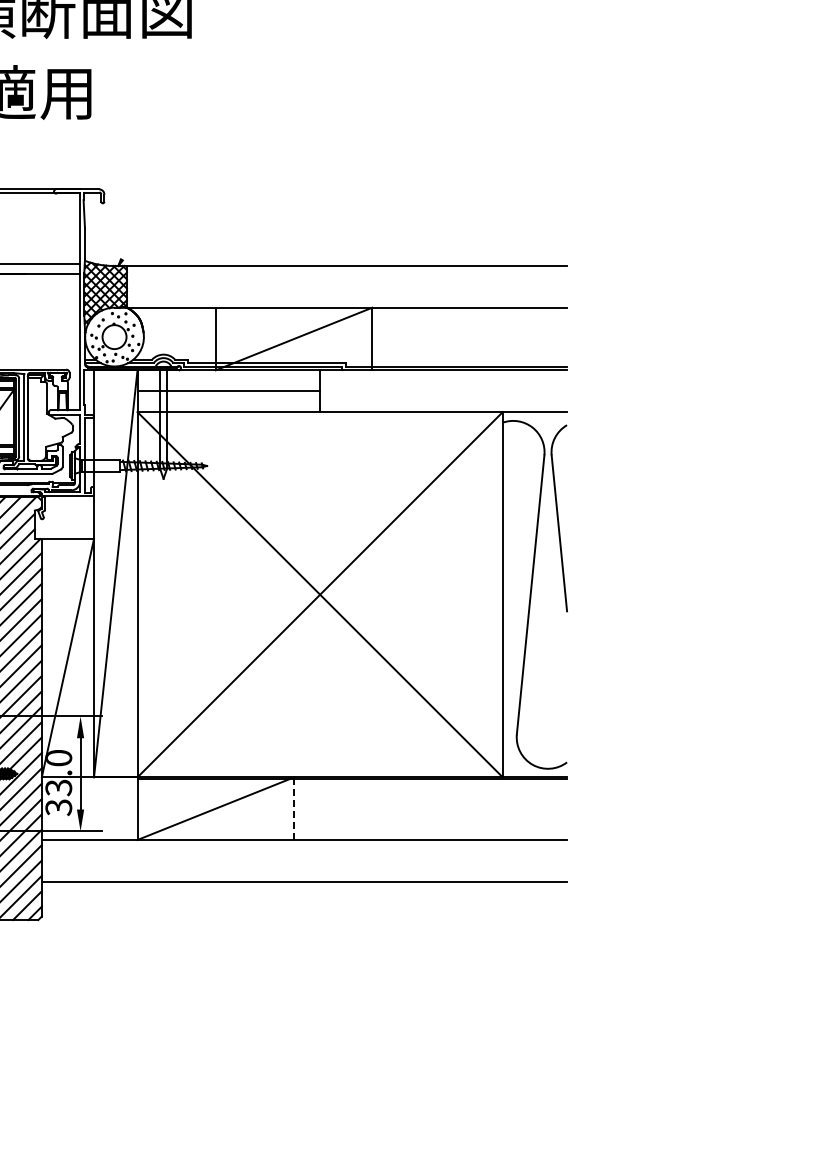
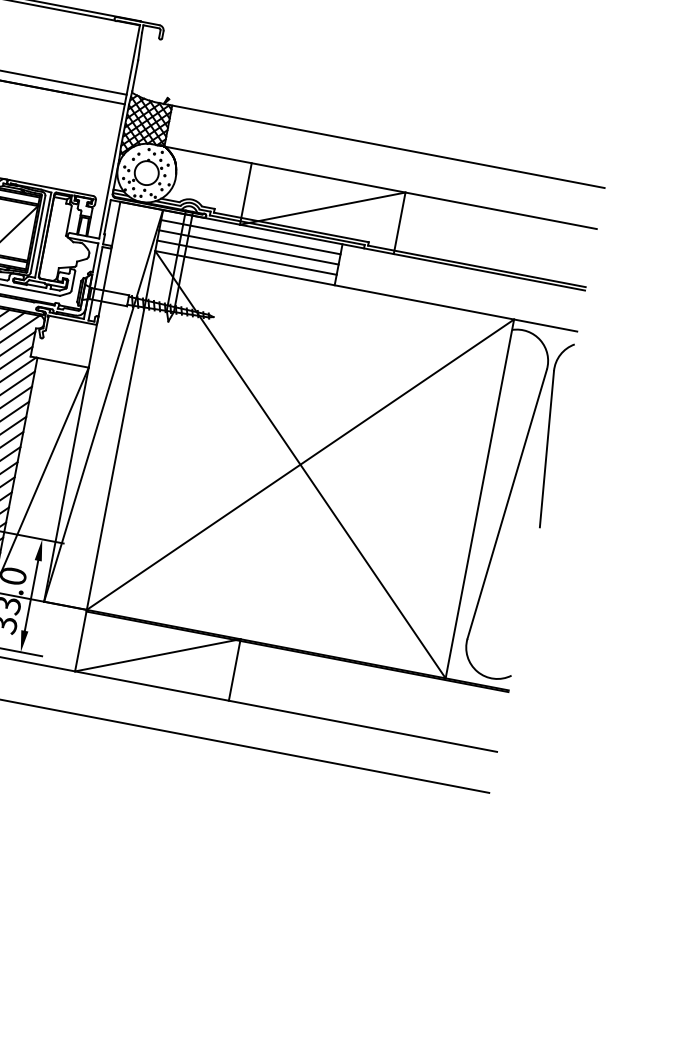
line: (228, 380) -> (250, 237), added
line: (228, 401) -> (246, 257), added
line: (294, 808) -> (235, 669), dashed -> solid

